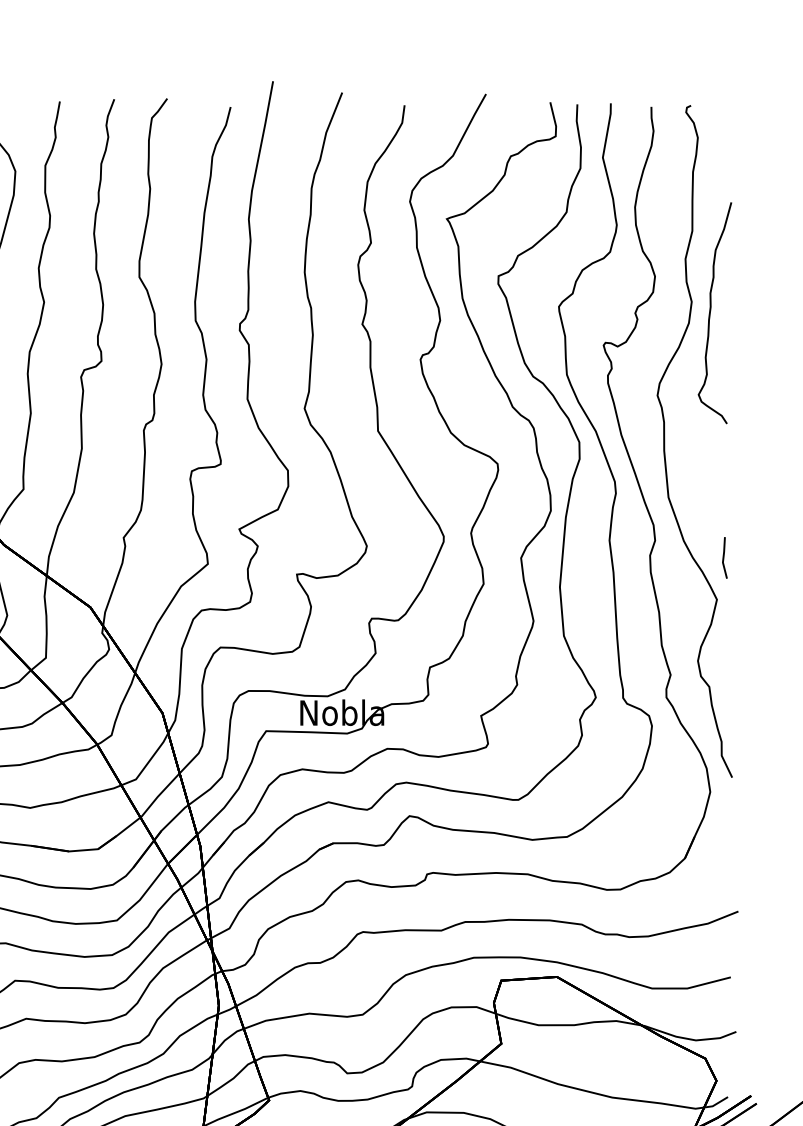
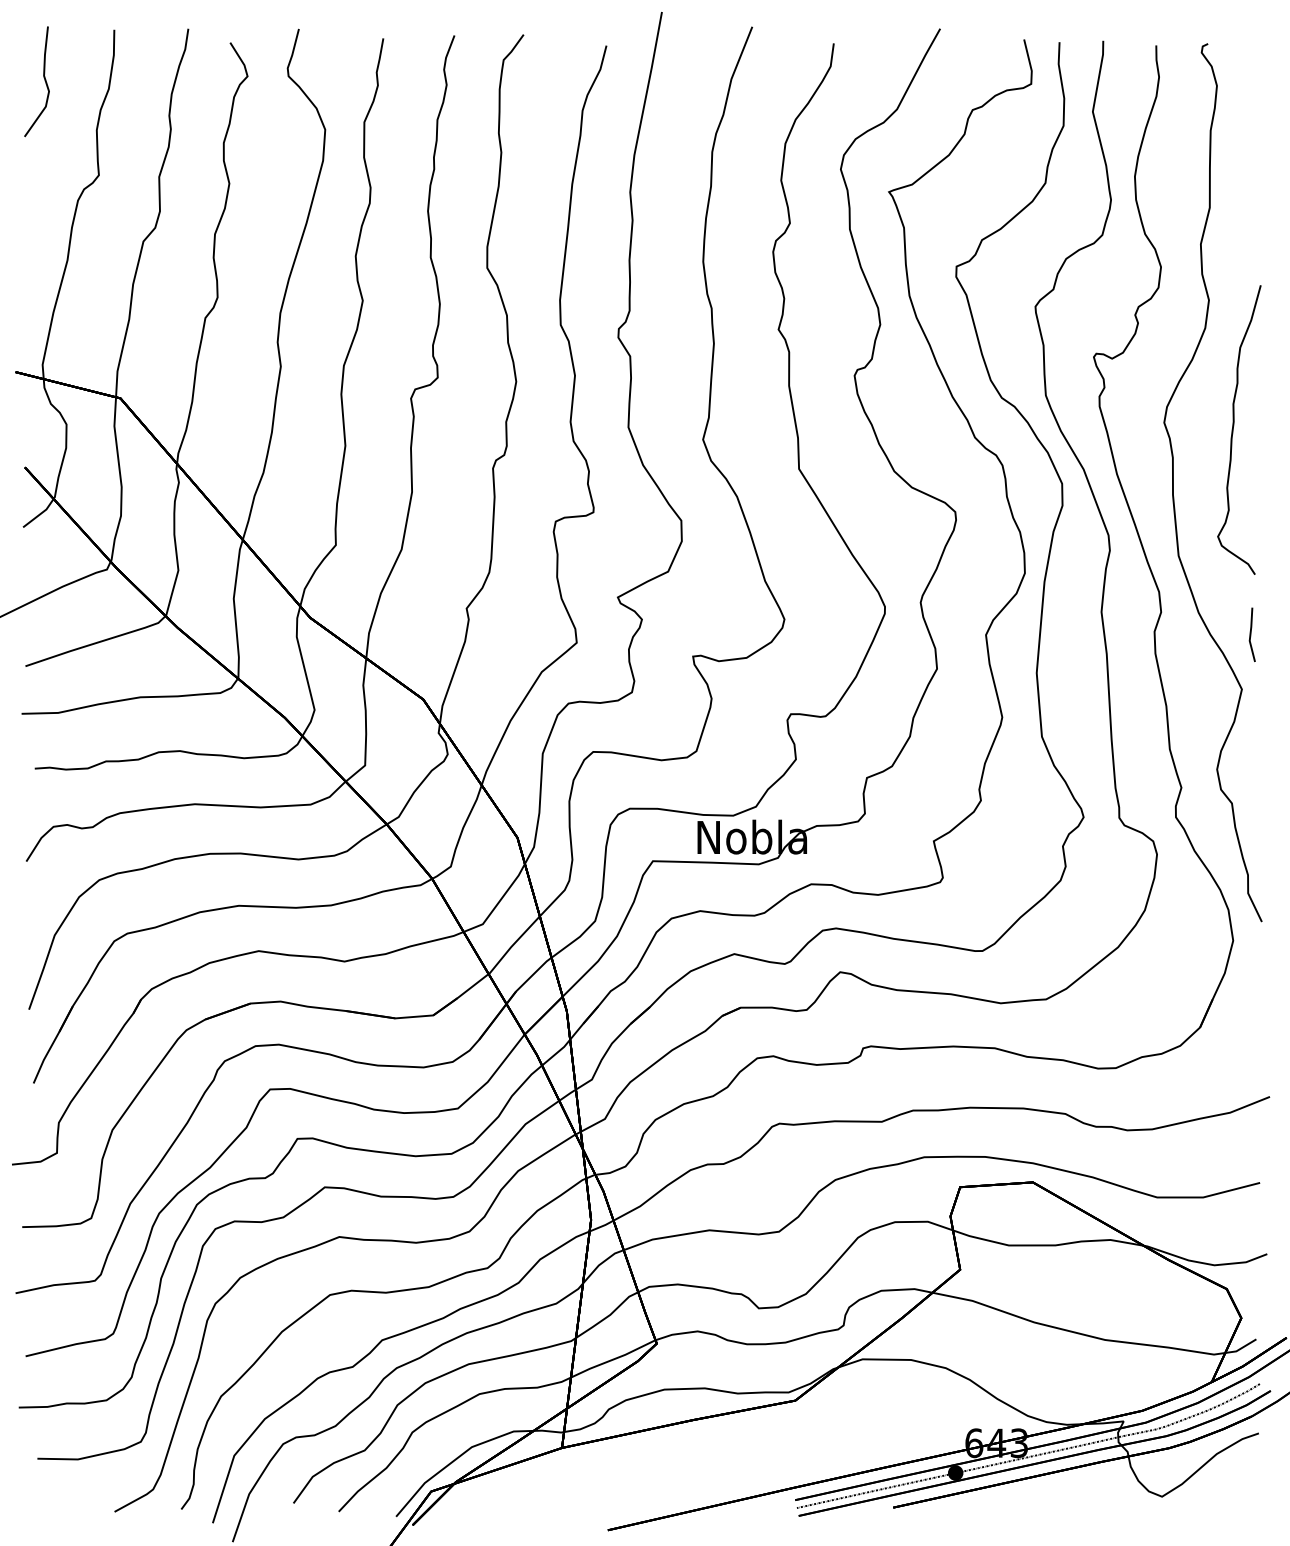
curve: (710, 312) -> (1233, 429), moved

